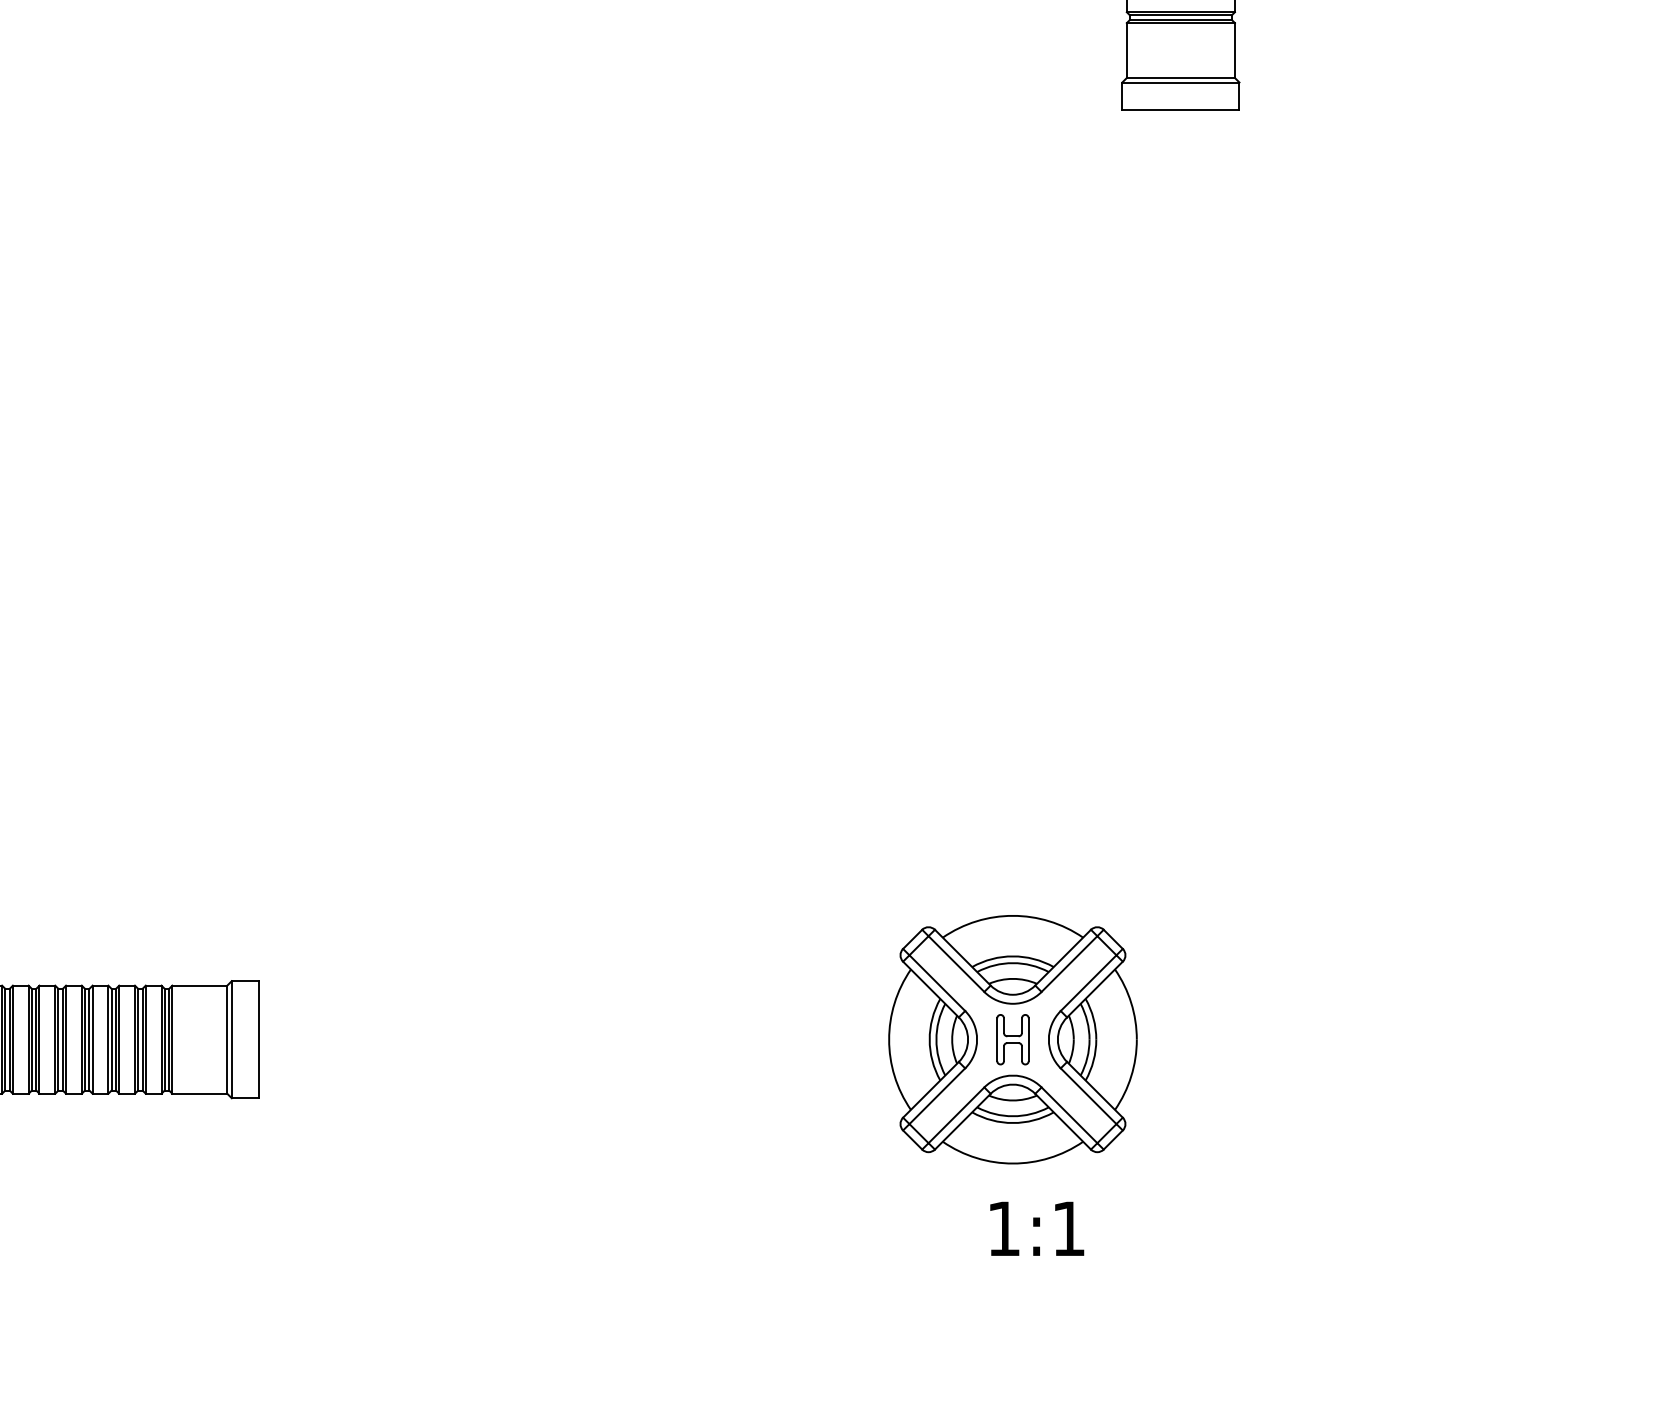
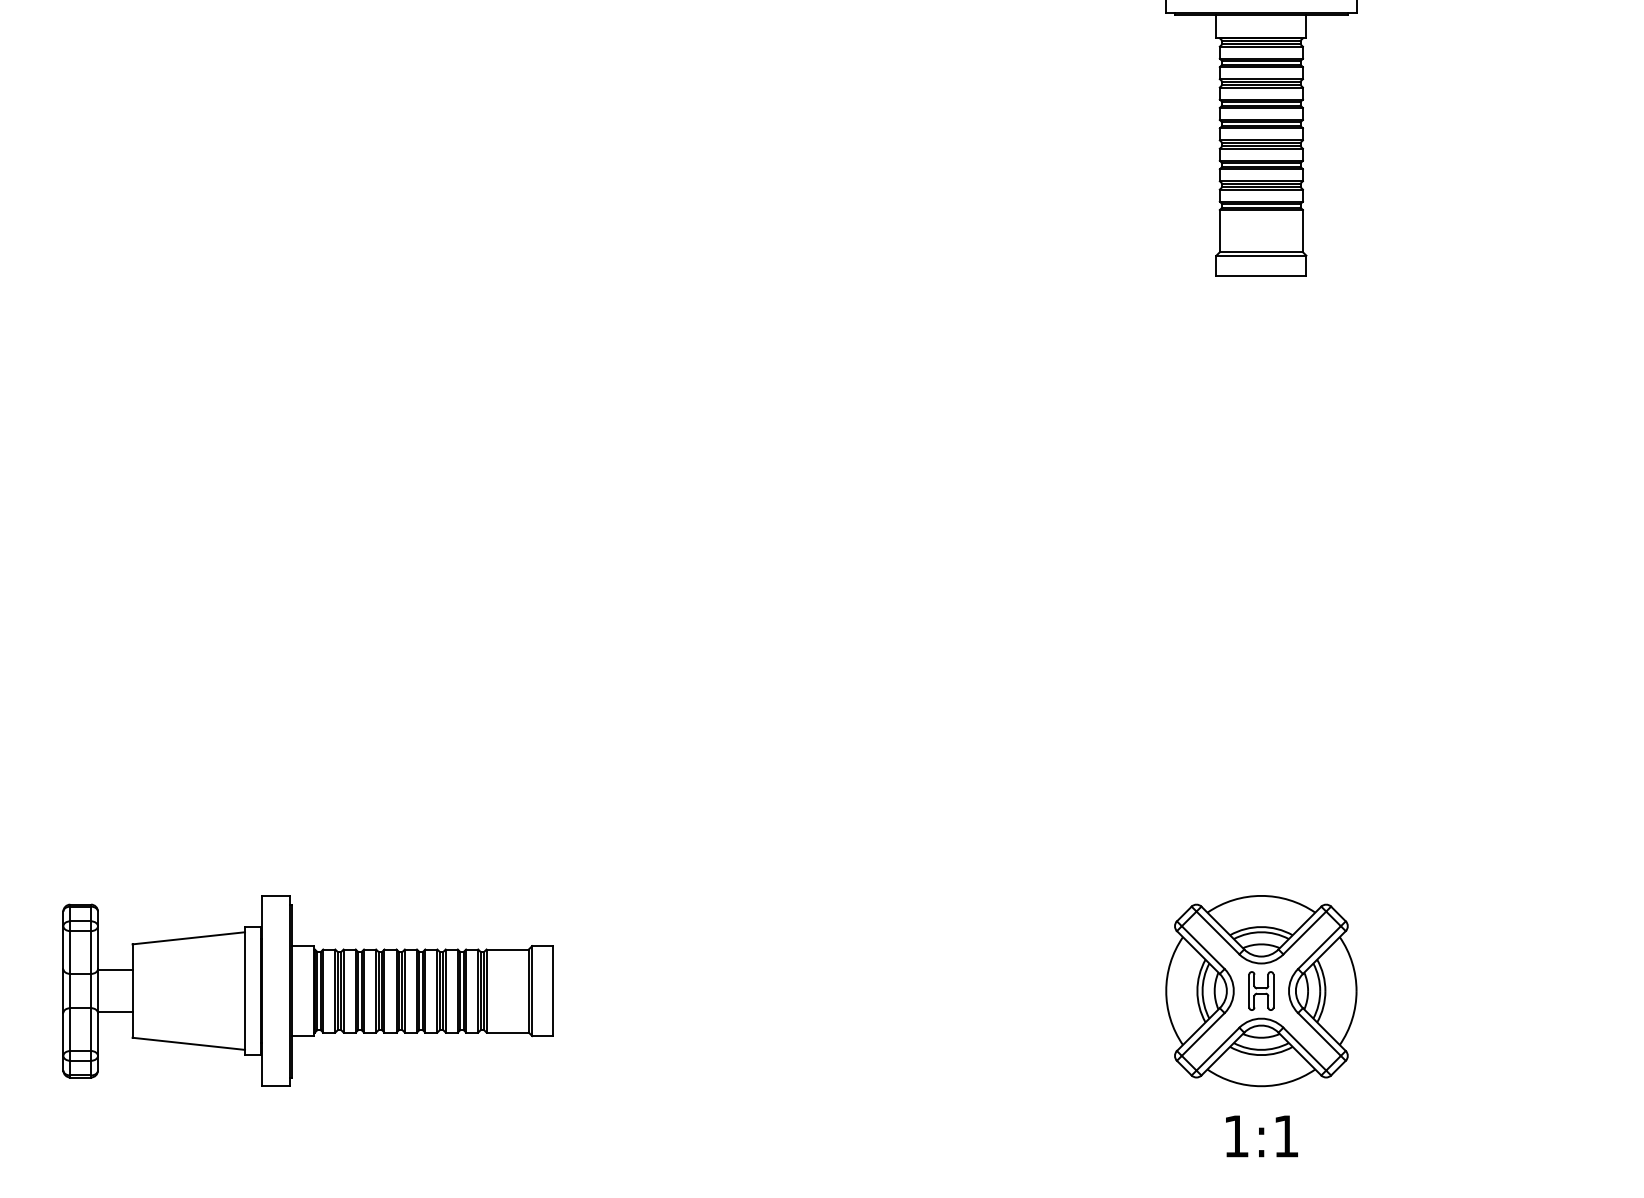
part: (1013, 1040) -> (1261, 991), moved
text: (1036, 1228) -> (1261, 1136), moved

